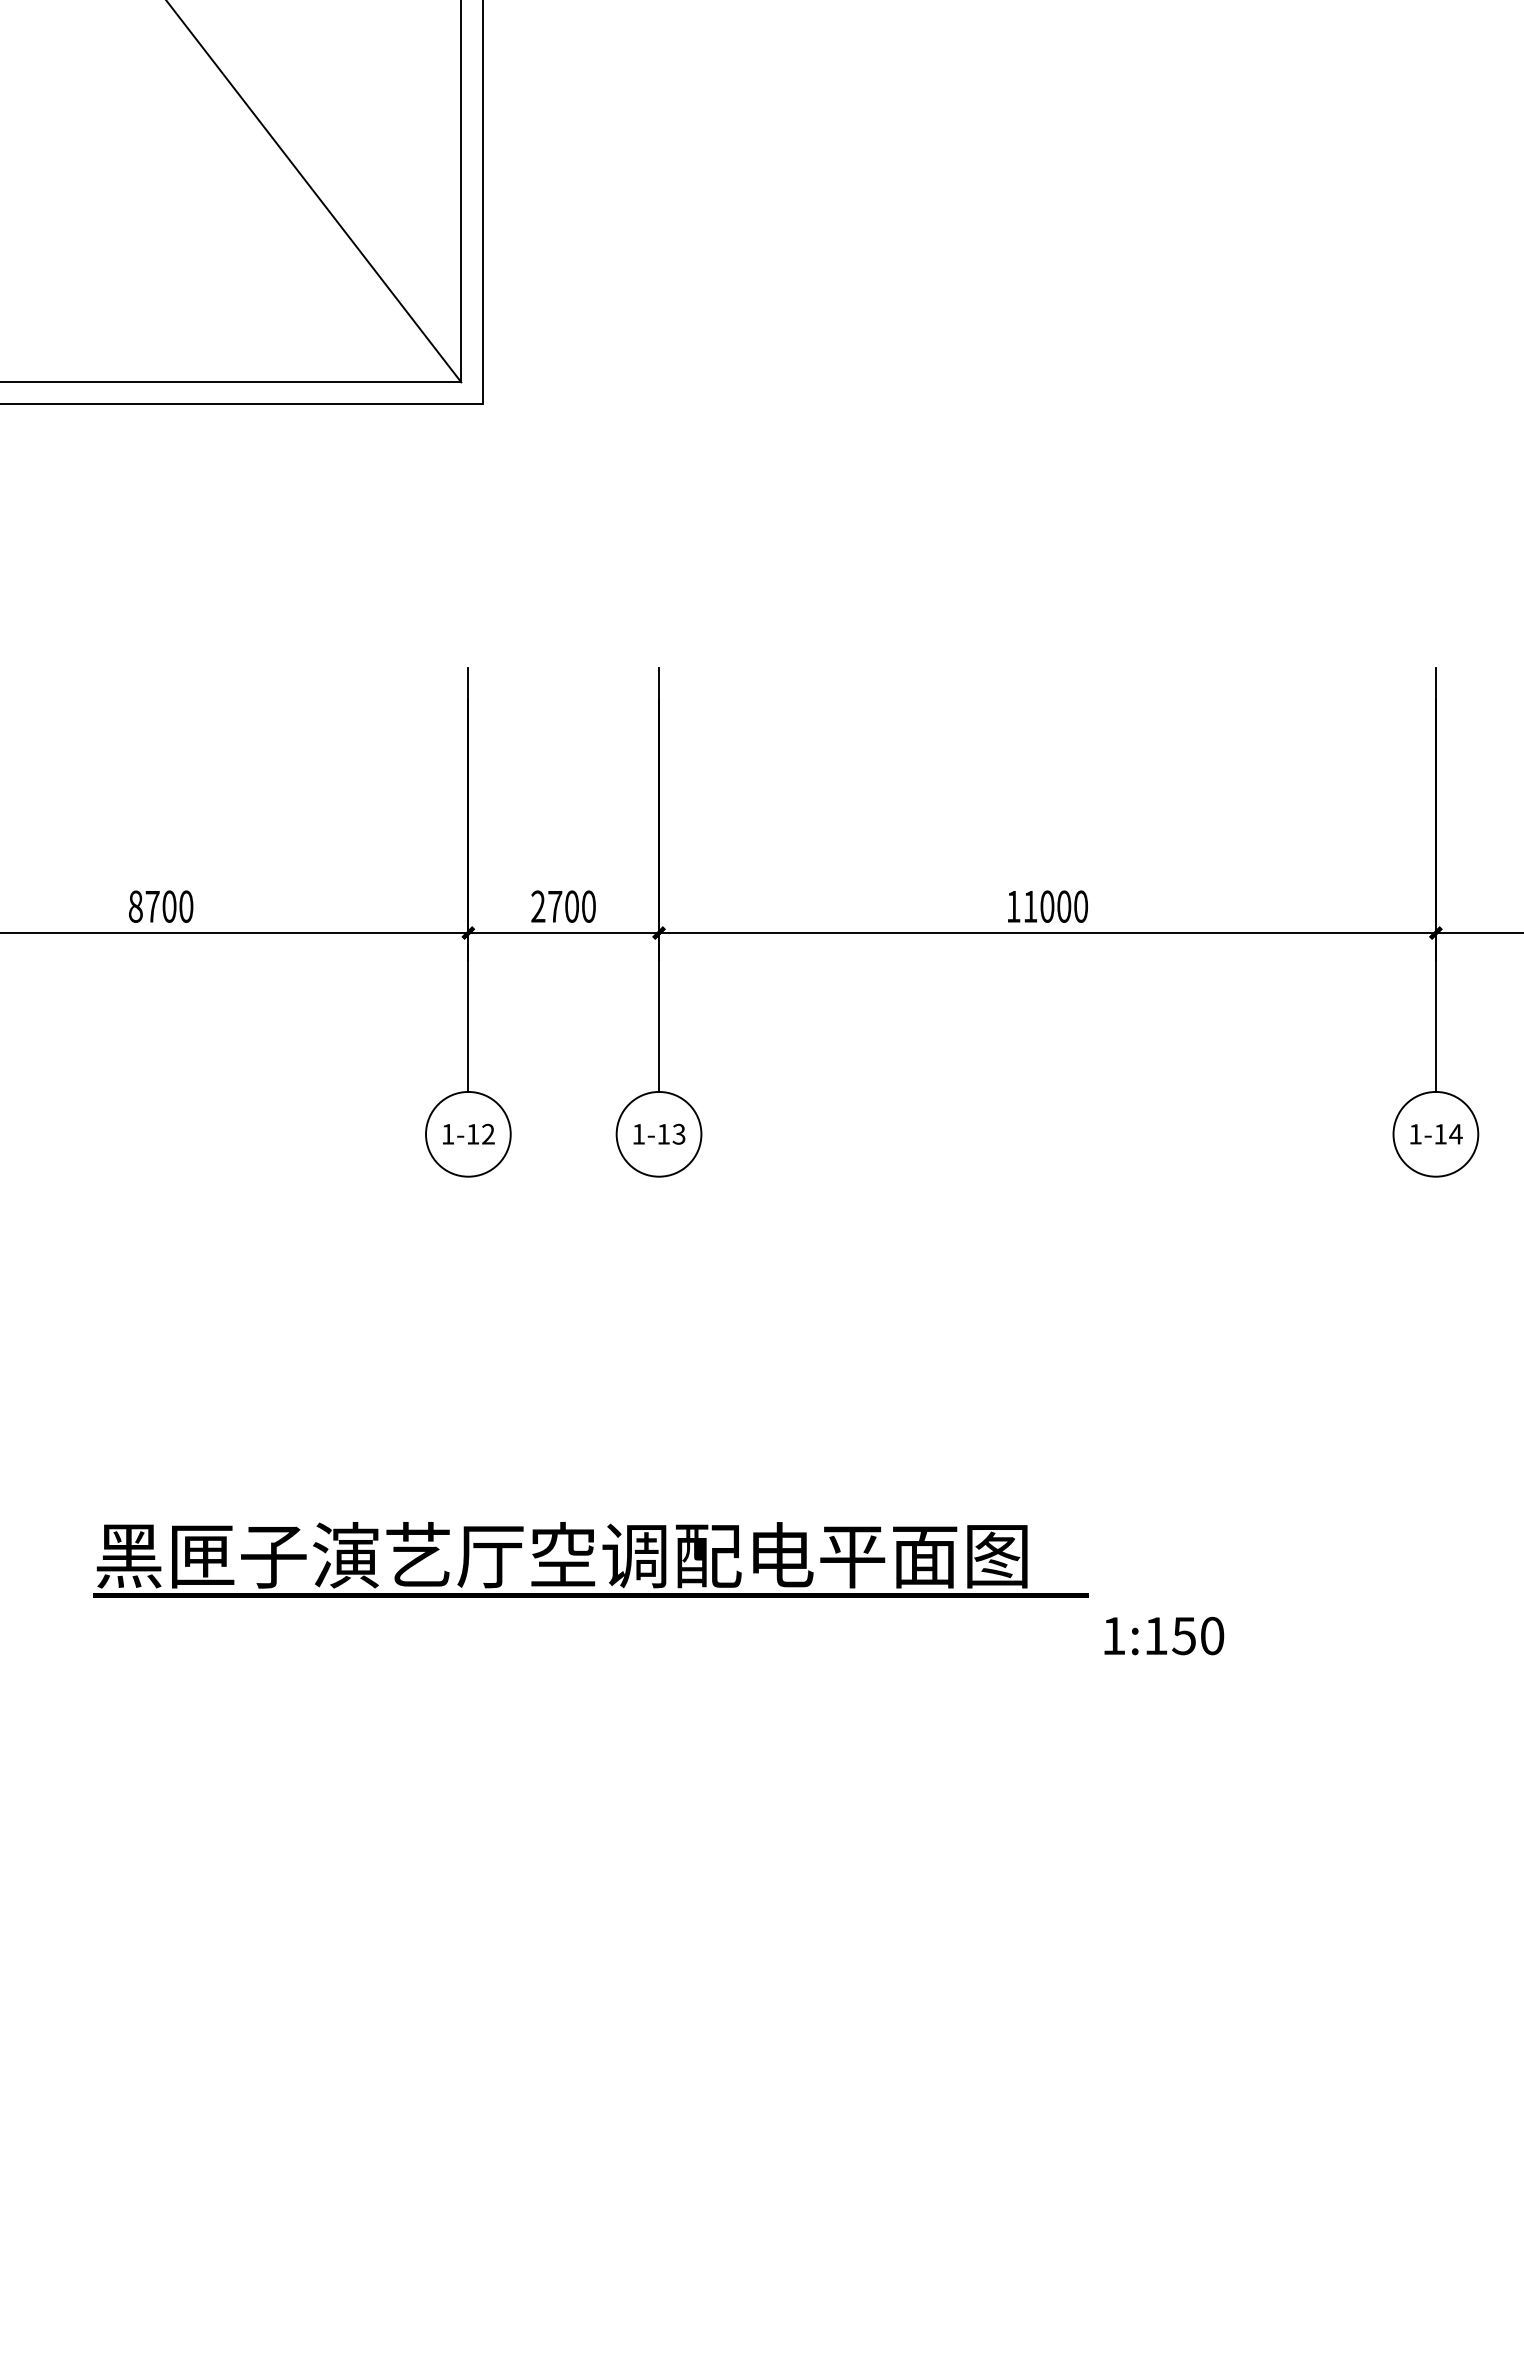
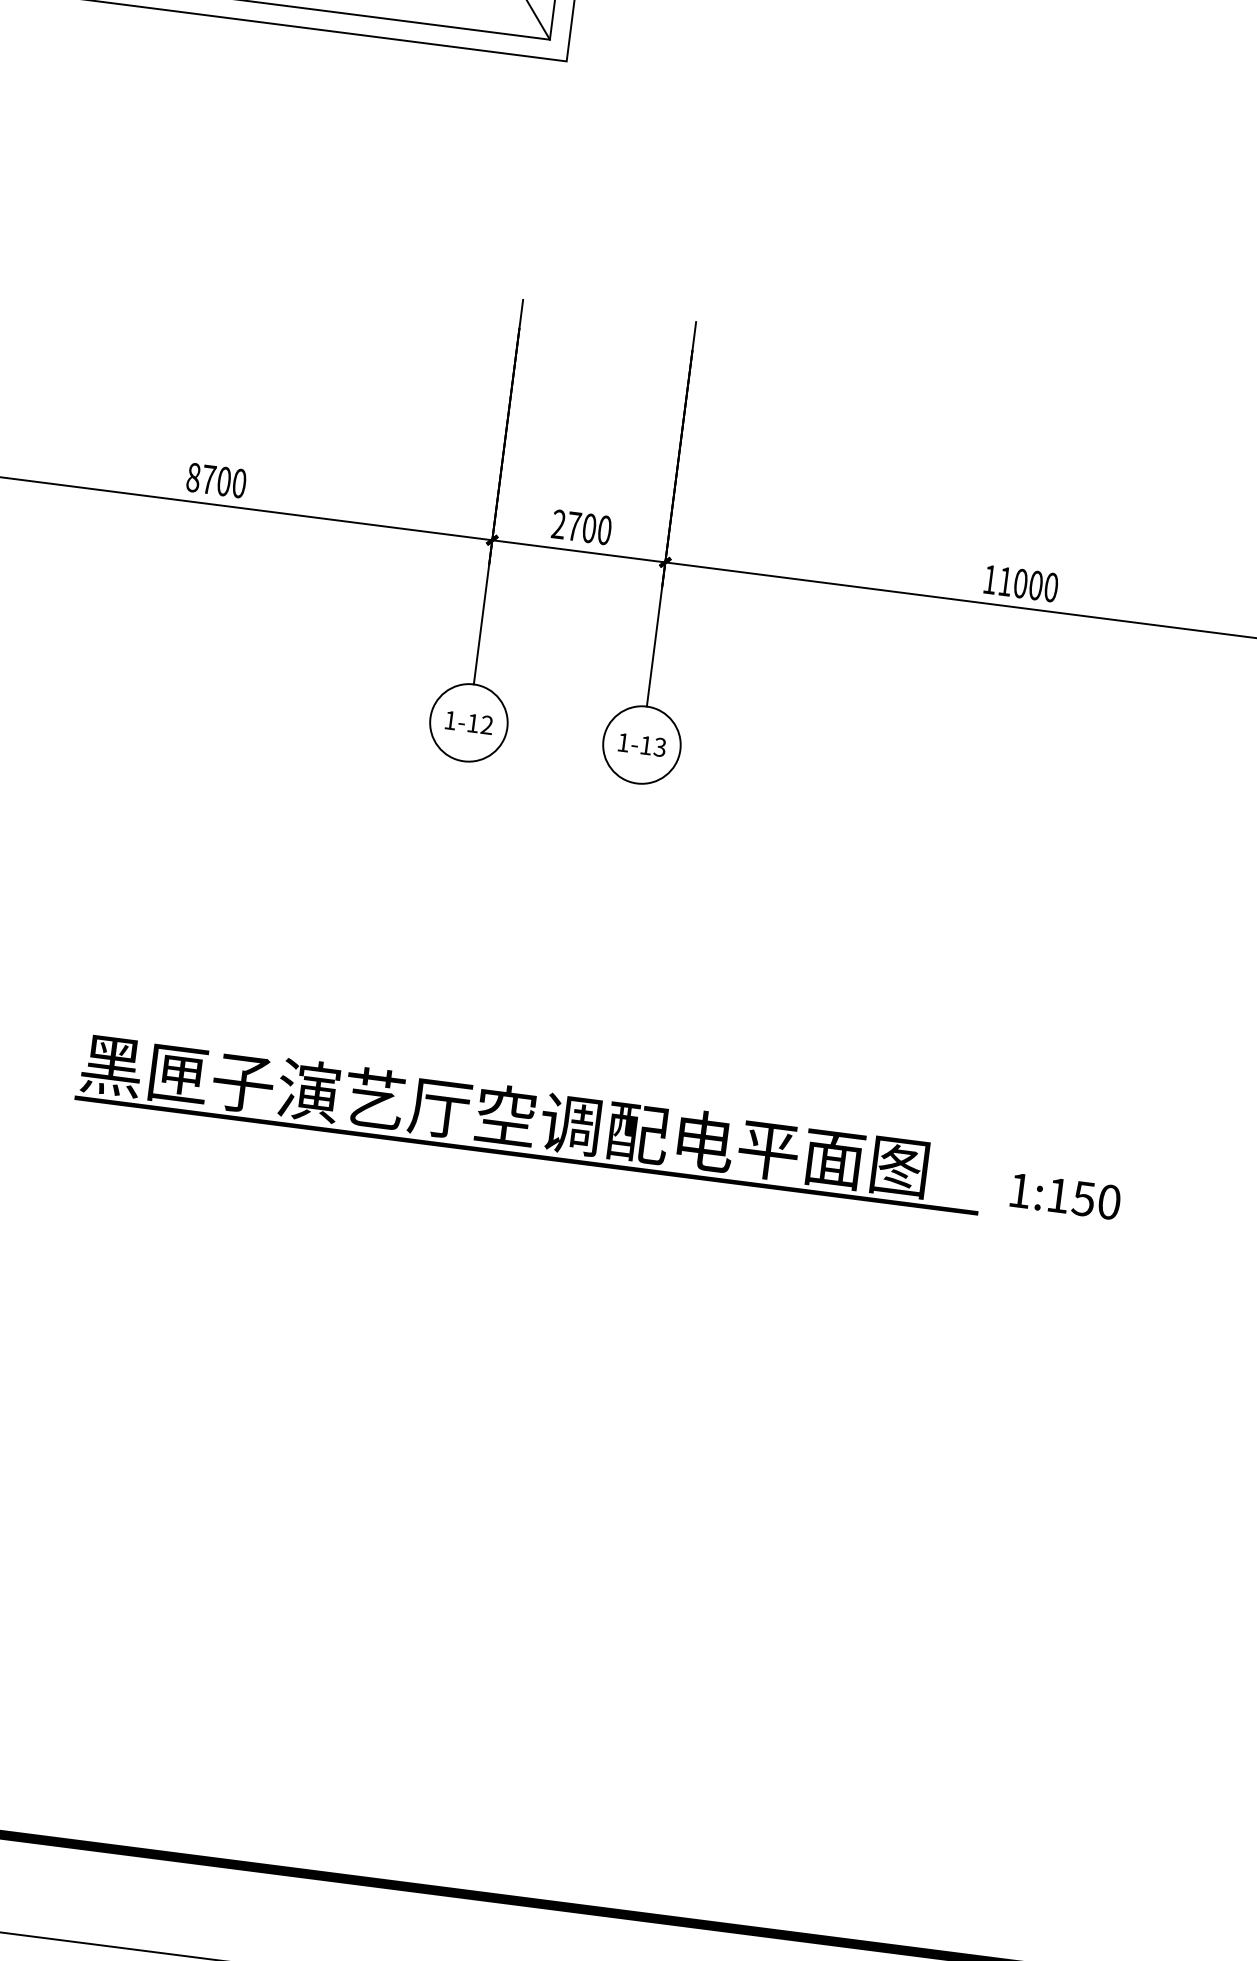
text: (1164, 1635) -> (1066, 1196), moved

